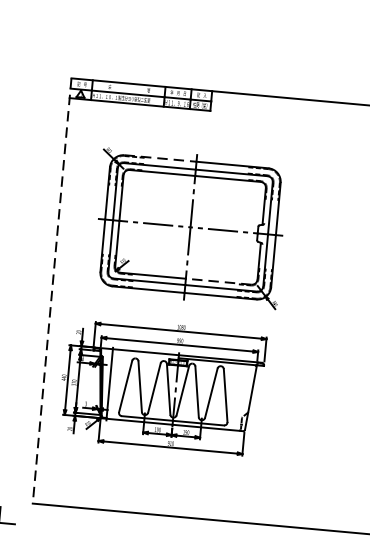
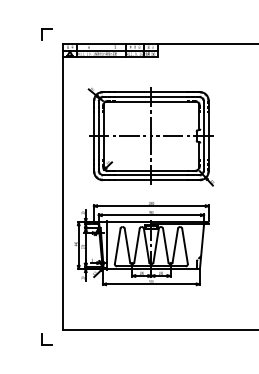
part: (48, 62) -> (46, 34), added
line: (161, 157) -> (127, 91), dashed -> solid
line: (217, 281) -> (172, 170), dashed -> solid
line: (51, 291) -> (62, 187), dashed -> solid

